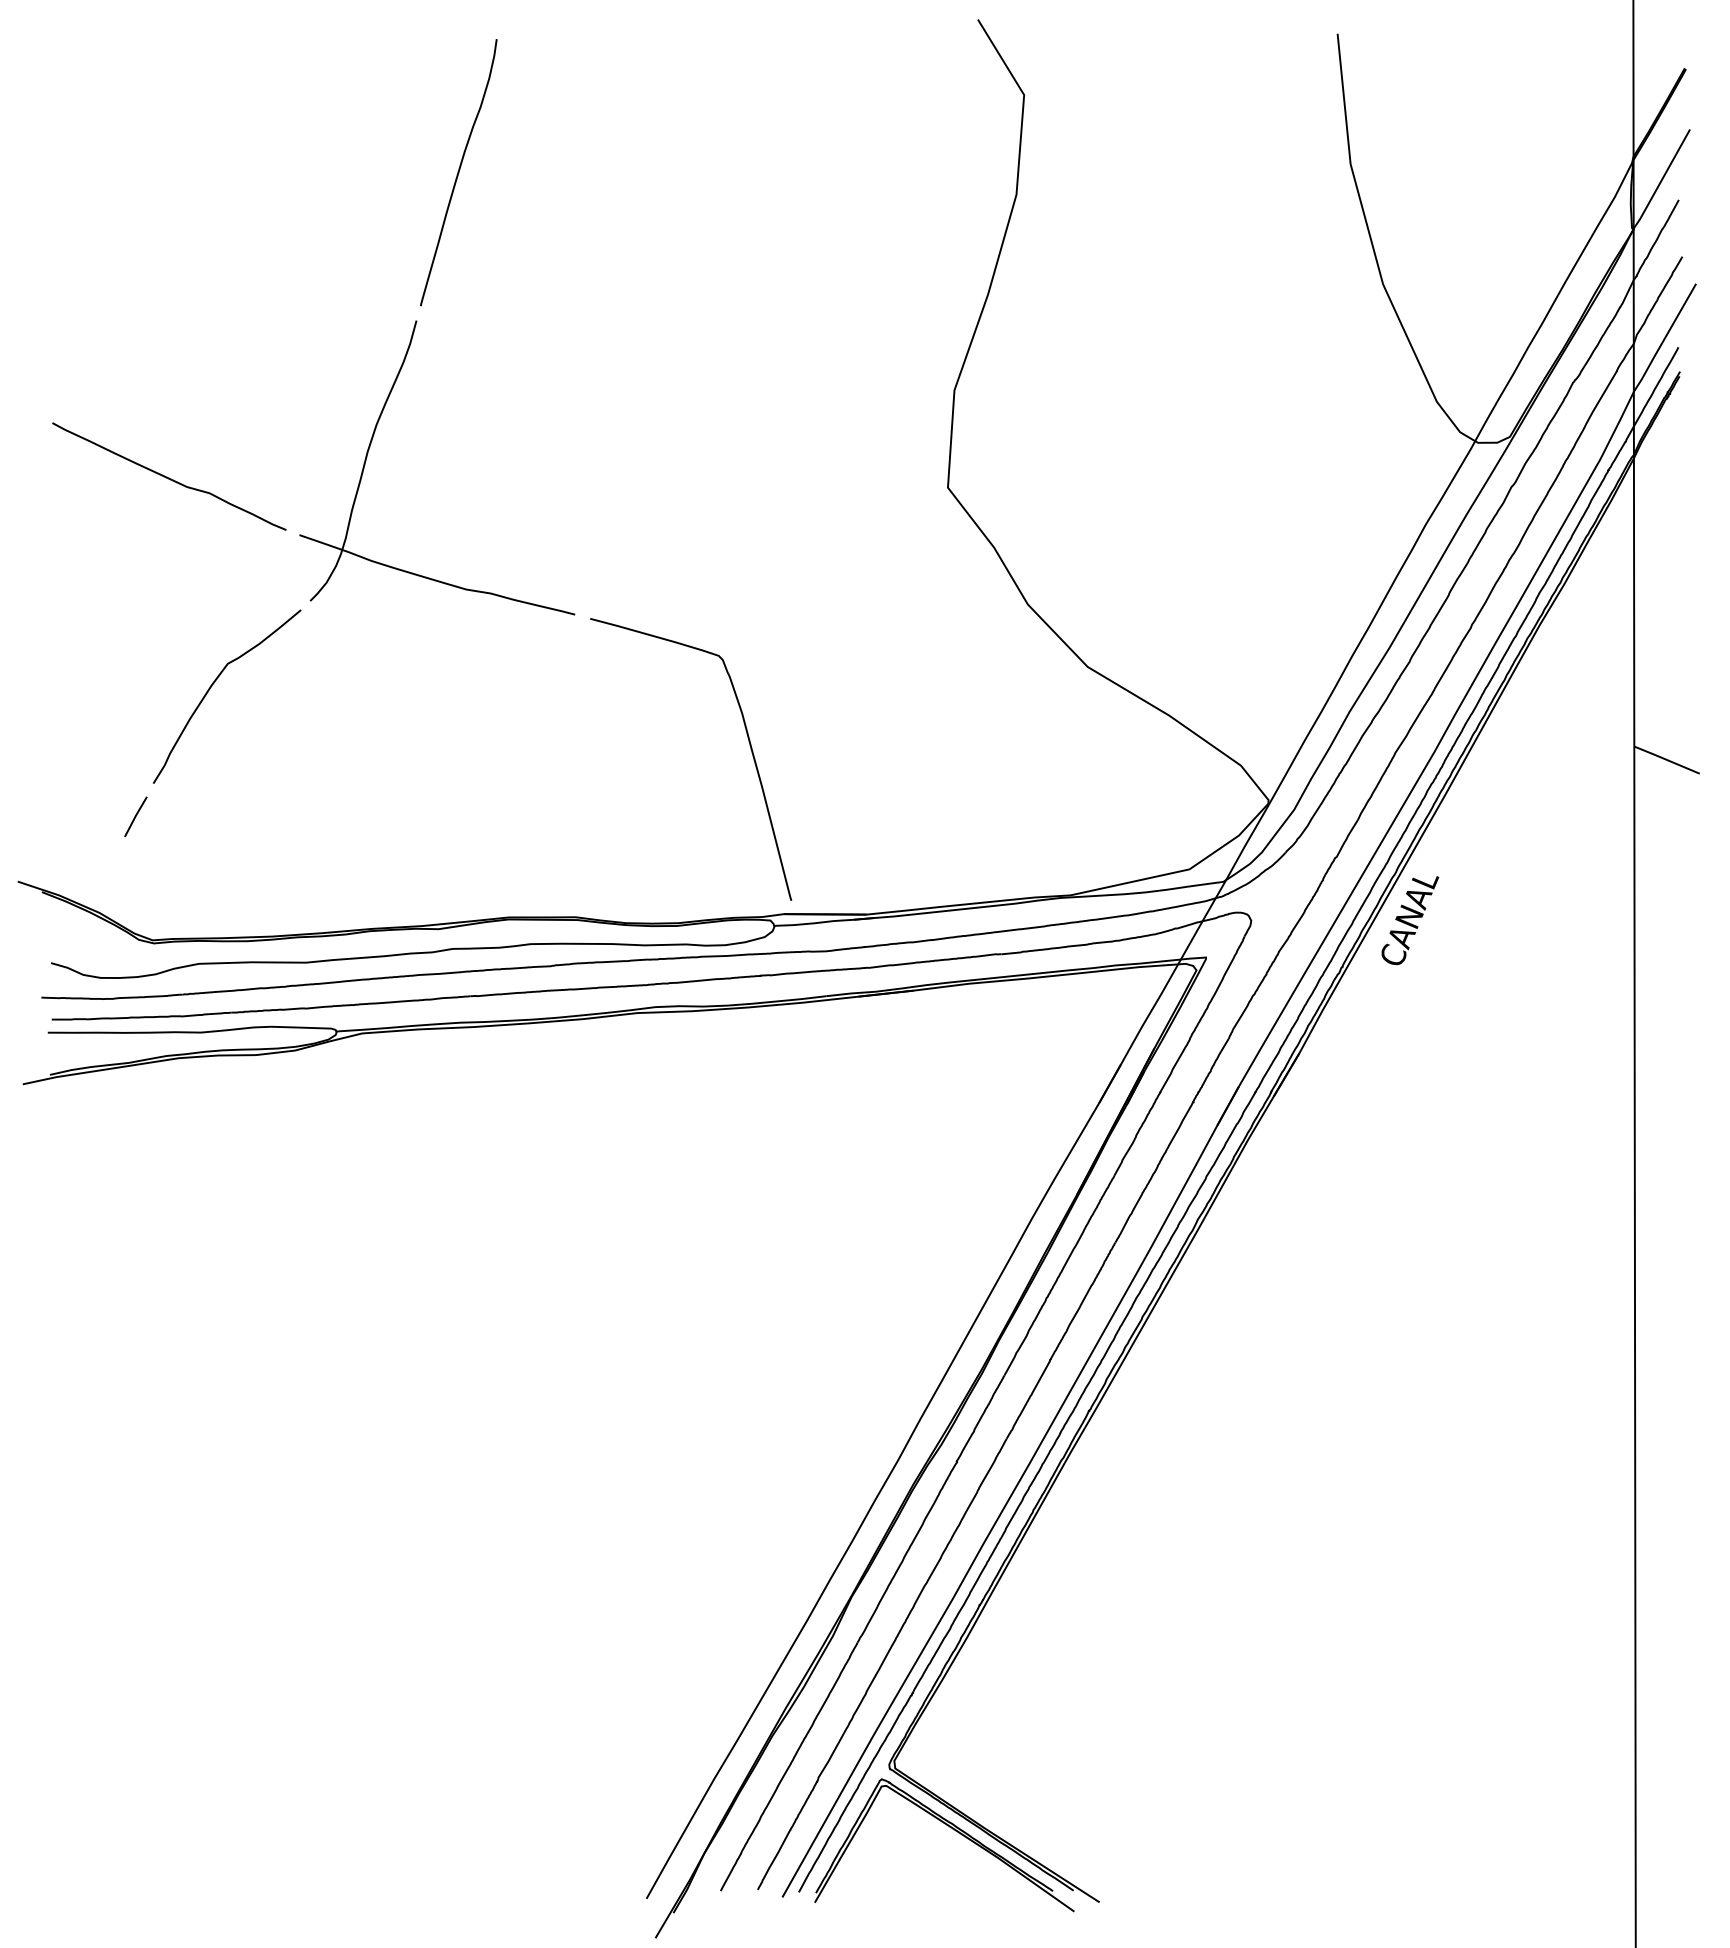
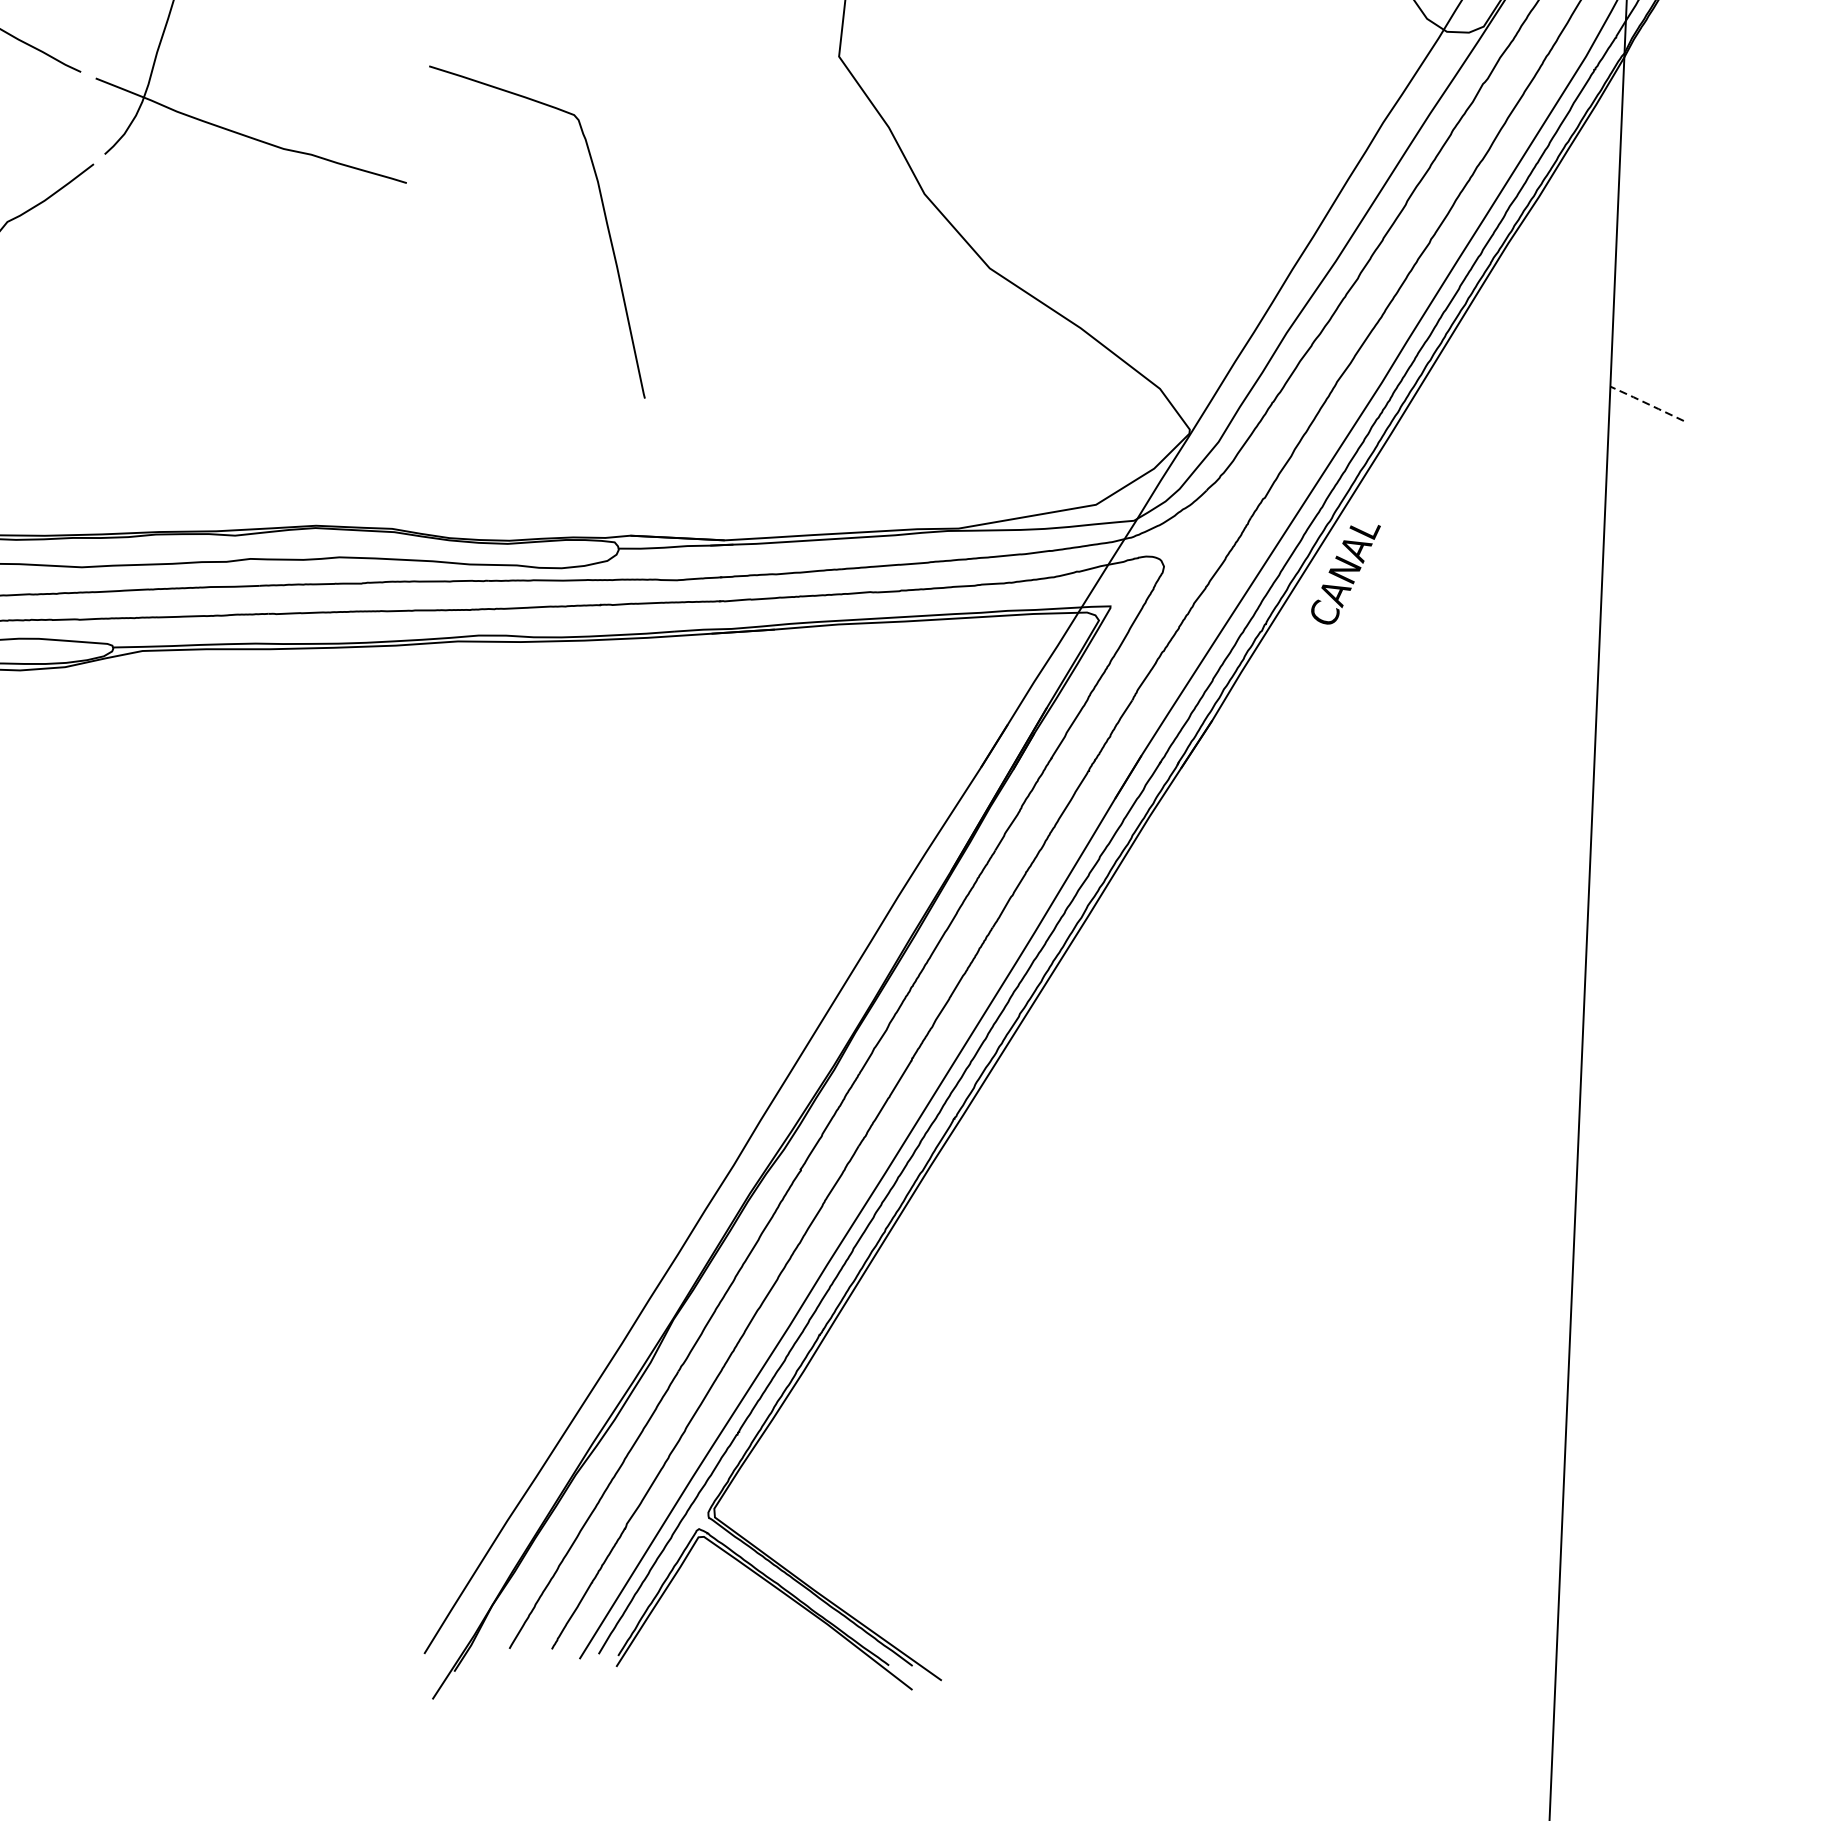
curve: (749, 745) -> (604, 219), moved
line: (1666, 759) -> (1646, 403), solid -> dashed

